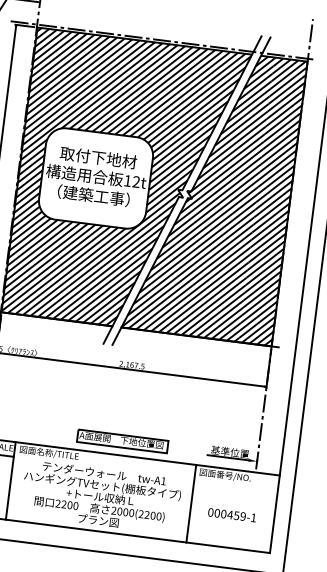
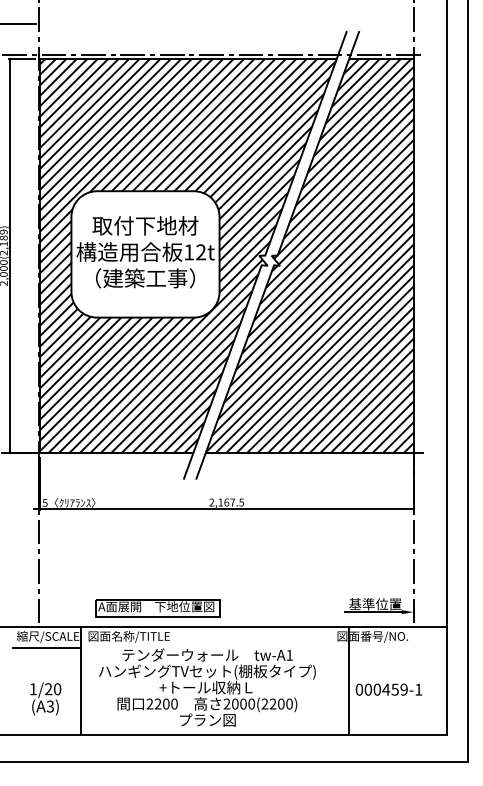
part: (122, 441) -> (157, 608), moved
line: (191, 503) -> (349, 680), moved

